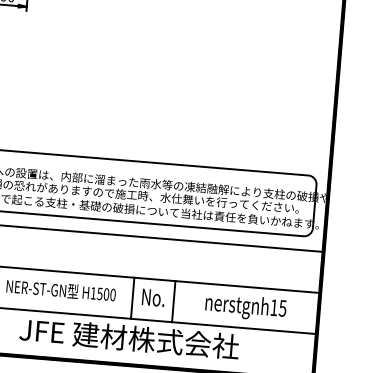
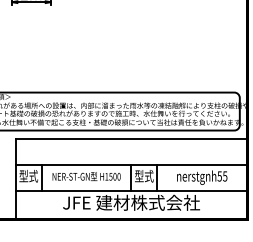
text: (153, 297) -> (144, 176), No. -> 型式
text: (273, 307) -> (219, 176), nerstgnh15 -> nerstgnh55

